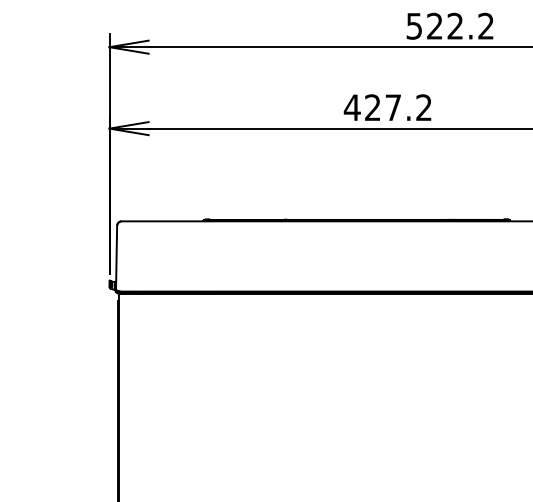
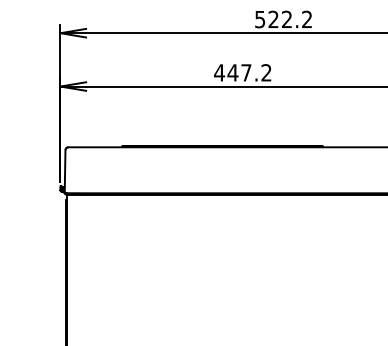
text: (372, 107) -> (232, 72), 427.2 -> 447.2

